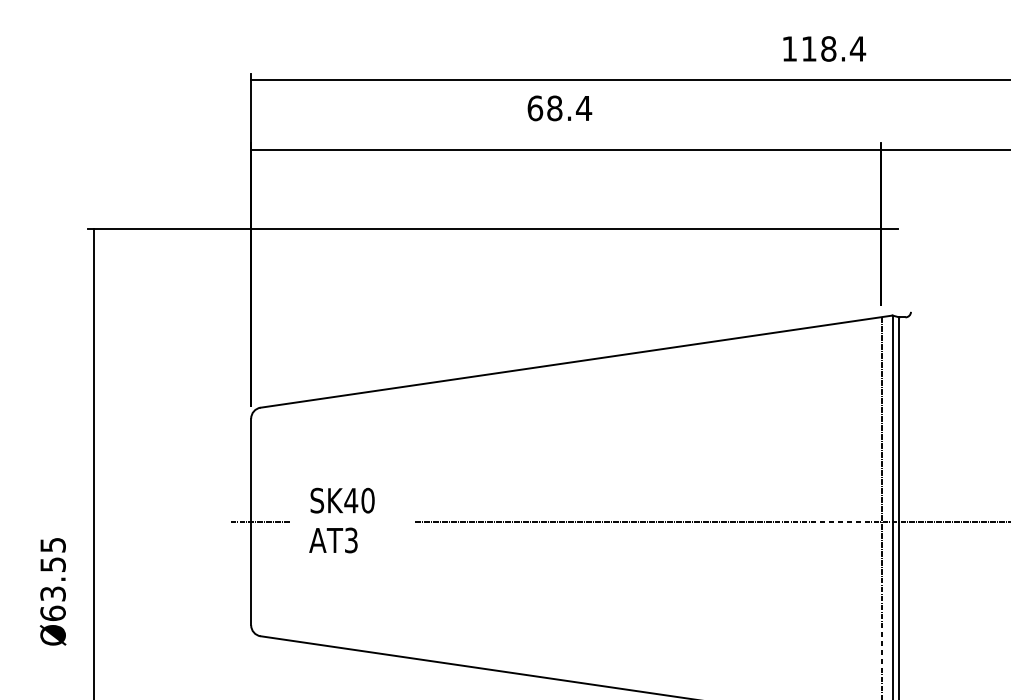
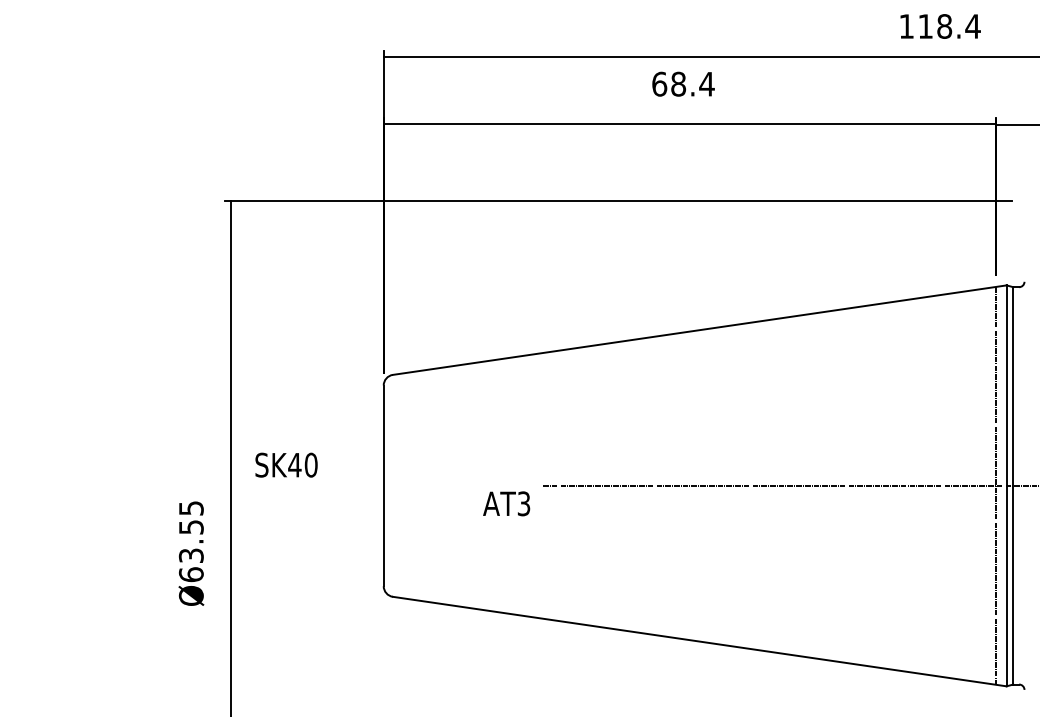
text: (342, 499) -> (286, 464), moved
line: (260, 521) -> (392, 485), removed
text: (333, 540) -> (506, 503), moved

